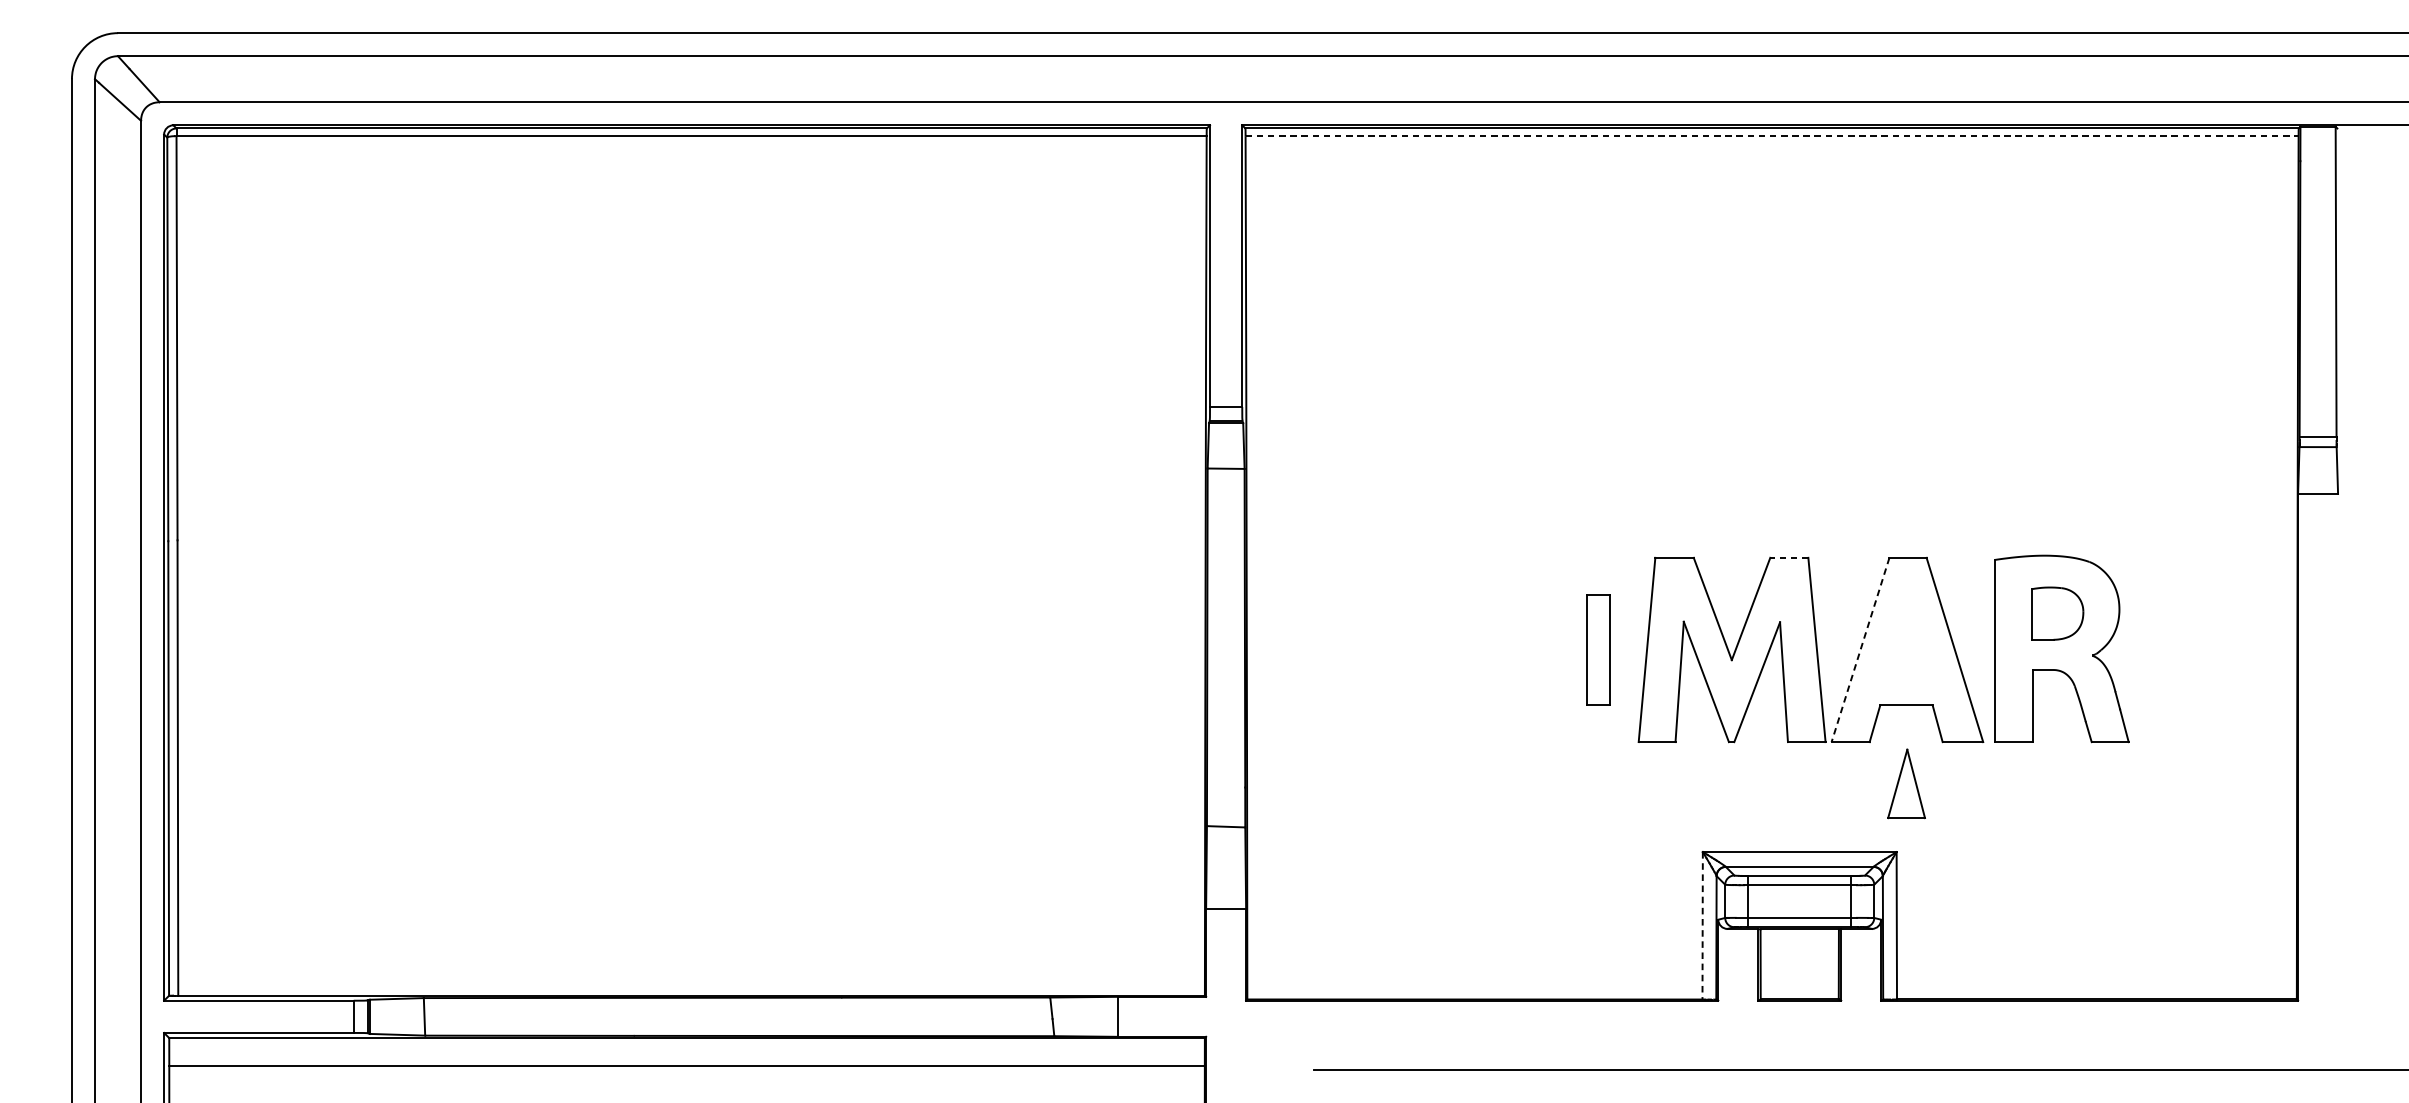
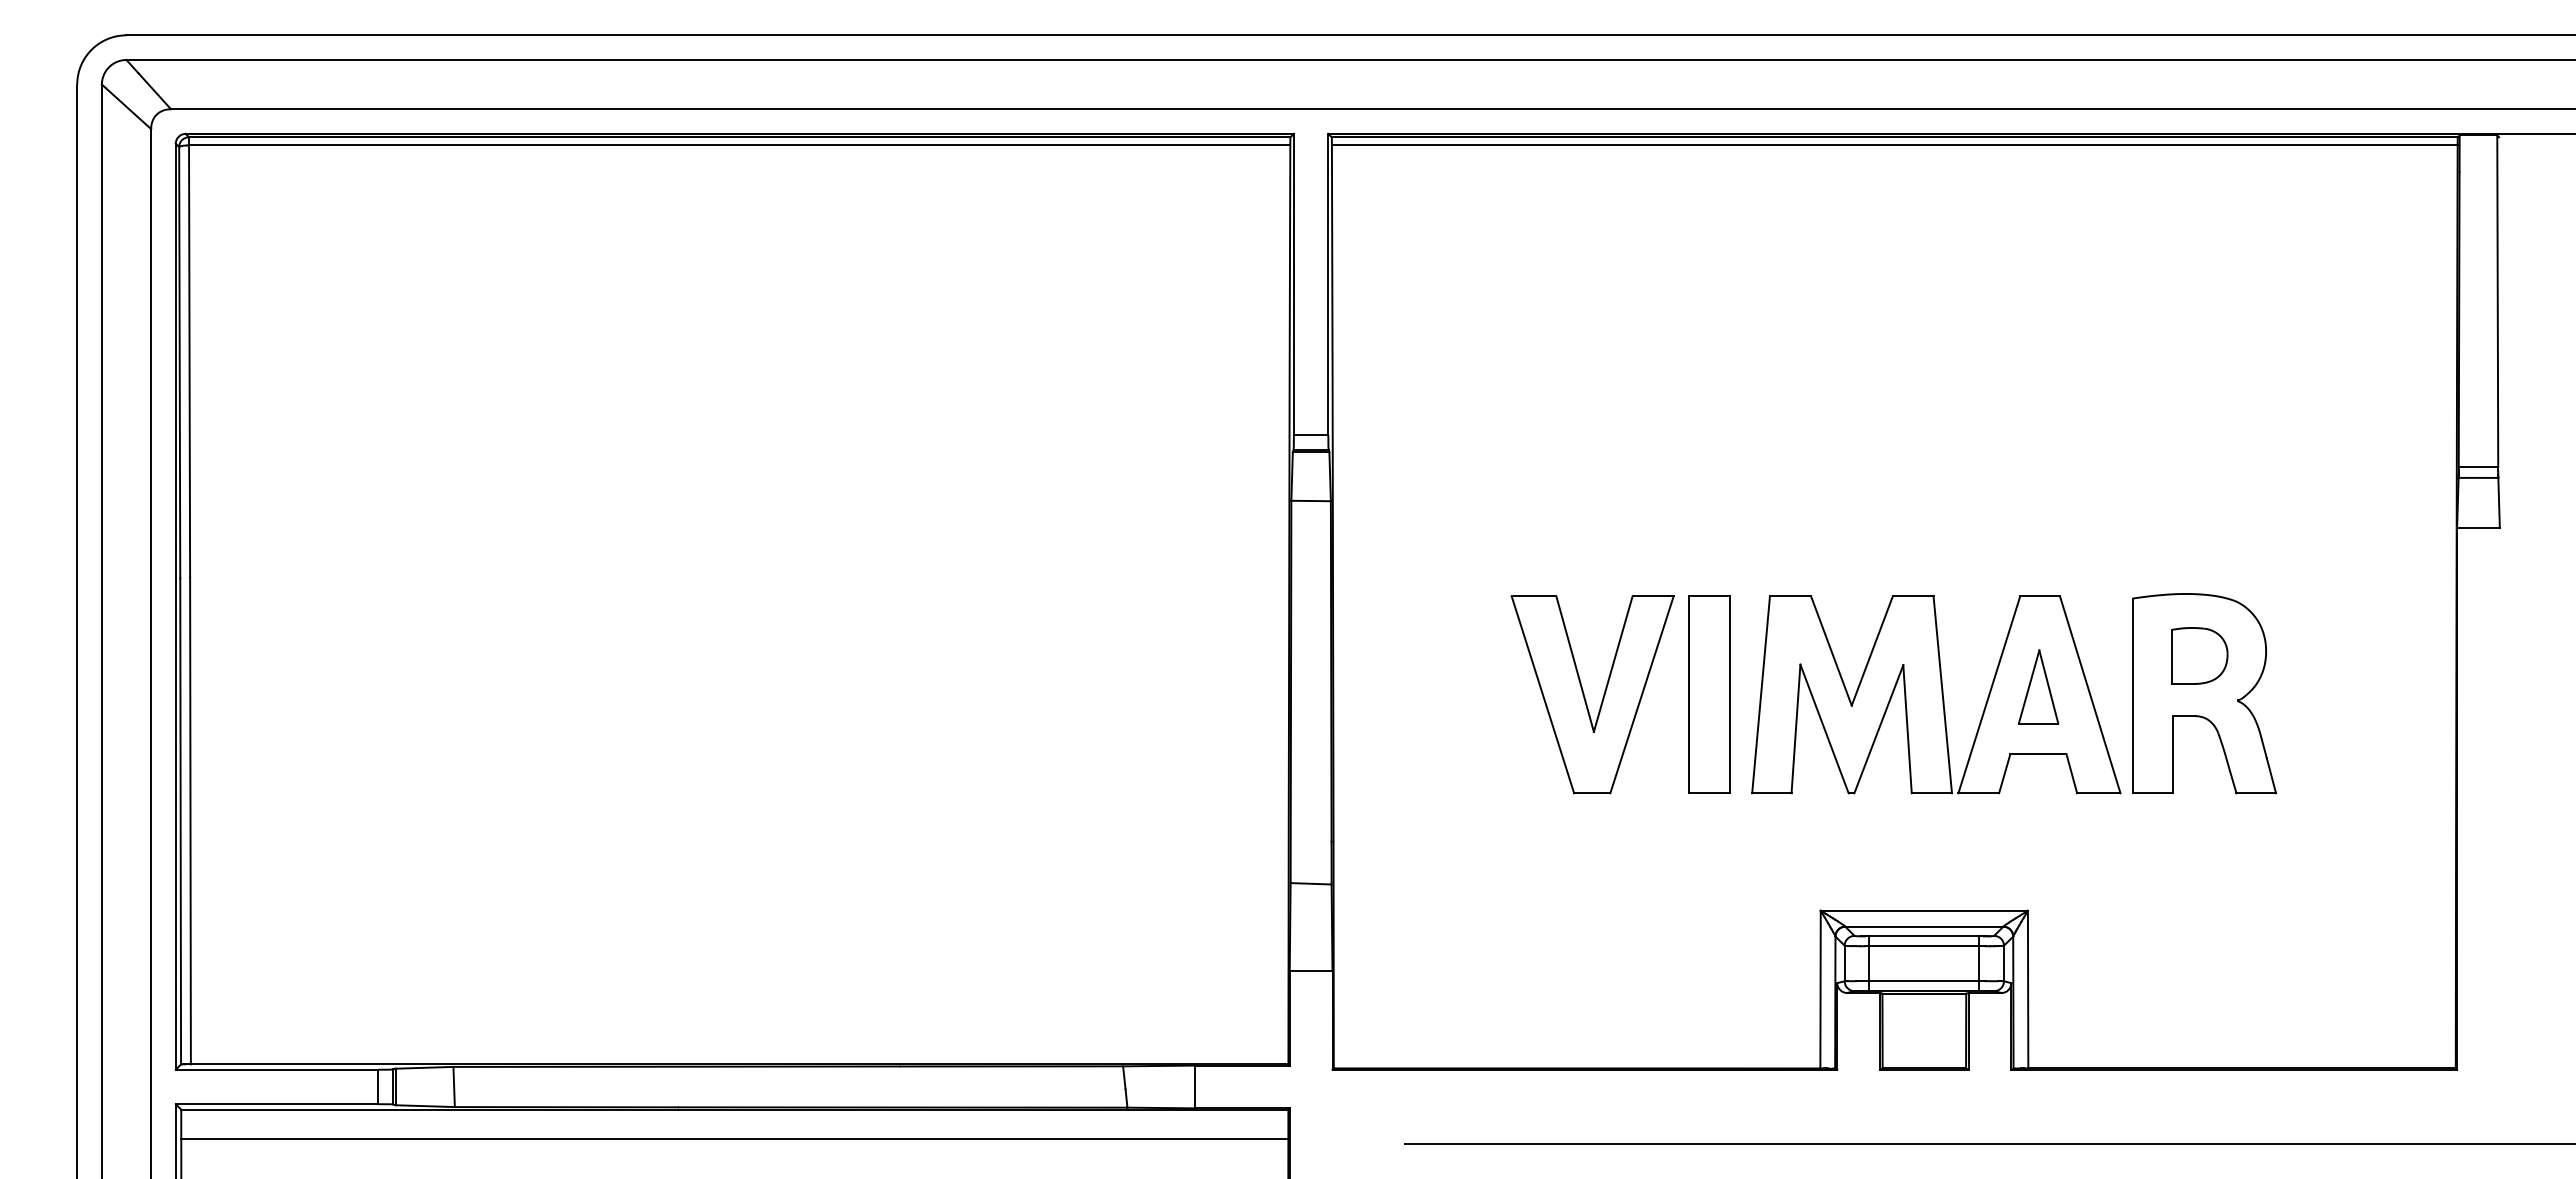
line: (1771, 136) -> (1894, 145), dashed -> solid
line: (1788, 558) -> (1912, 596), dashed -> solid
part: (1598, 649) -> (1709, 694), size x1.67
line: (1860, 650) -> (1989, 695), dashed -> solid
part: (1482, 652) -> (1585, 697), added
part: (1906, 783) -> (2038, 686), moved
line: (1702, 925) -> (1820, 989), dashed -> solid

